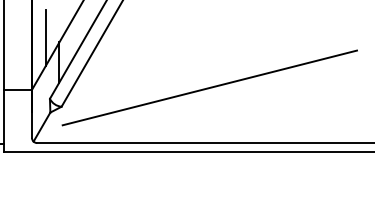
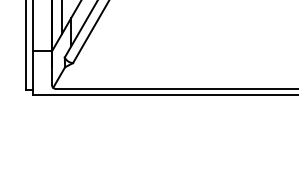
line: (209, 87) -> (177, 49), removed

